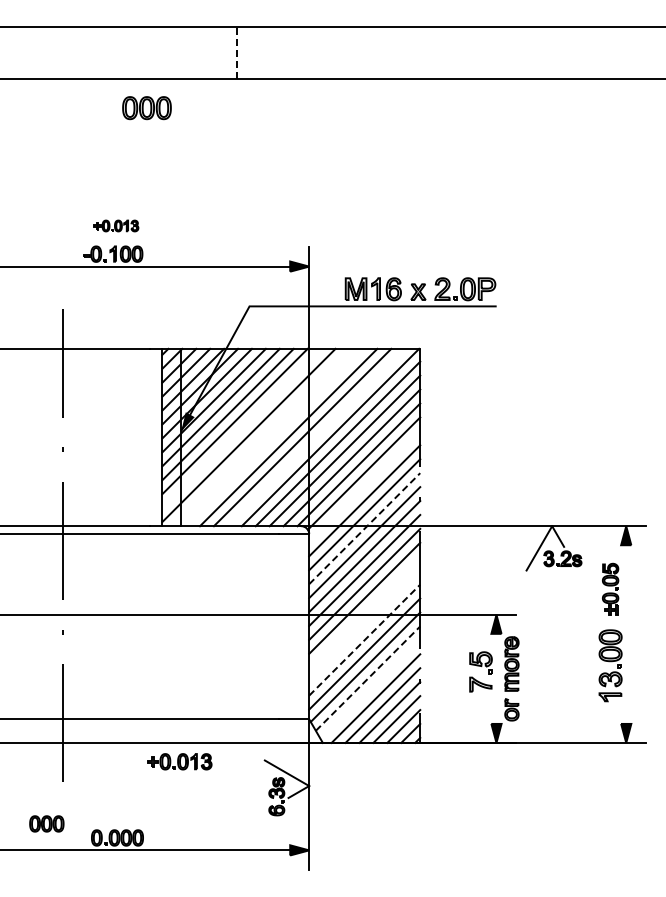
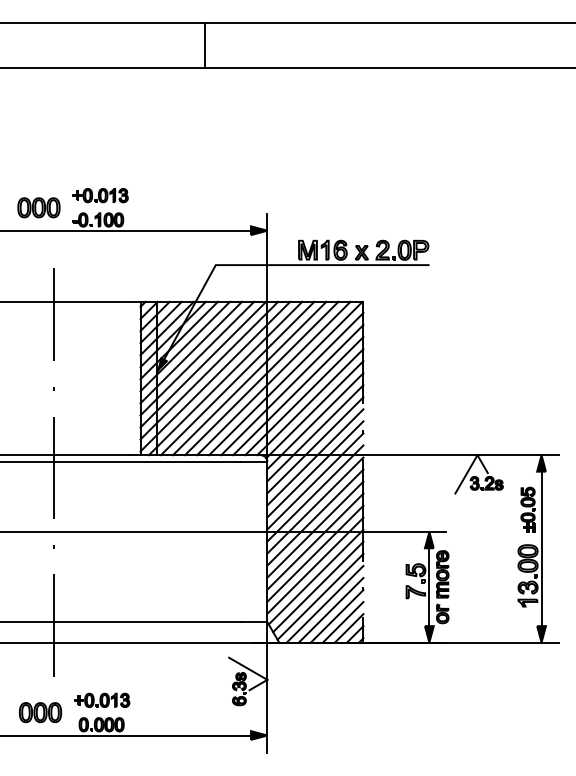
line: (237, 52) -> (205, 45), dashed -> solid
part: (146, 108) -> (38, 208), moved
part: (116, 225) -> (100, 195), size x1.43
line: (241, 428) -> (208, 370), added
line: (260, 437) -> (225, 378), added
line: (274, 437) -> (237, 378), added
line: (316, 437) -> (273, 378), added
line: (364, 486) -> (315, 420), added
line: (364, 528) -> (315, 457), dashed -> solid
line: (364, 611) -> (315, 528), added
line: (364, 625) -> (315, 541), added
line: (626, 634) -> (541, 548), added
line: (364, 640) -> (315, 554), dashed -> solid
line: (368, 678) -> (318, 586), dashed -> solid
line: (496, 678) -> (429, 586), added
line: (370, 689) -> (320, 596), added
part: (179, 761) -> (101, 700), moved
part: (46, 823) -> (40, 712), size x1.43

